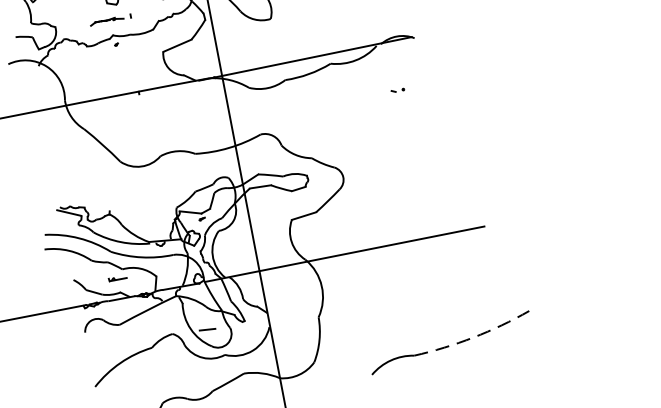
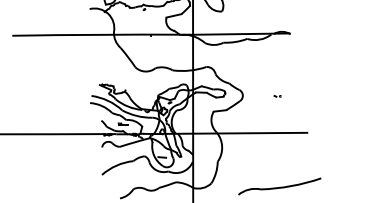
part: (397, 89) -> (277, 95), moved
arc: (473, 338) -> (291, 186), dashed -> solid

